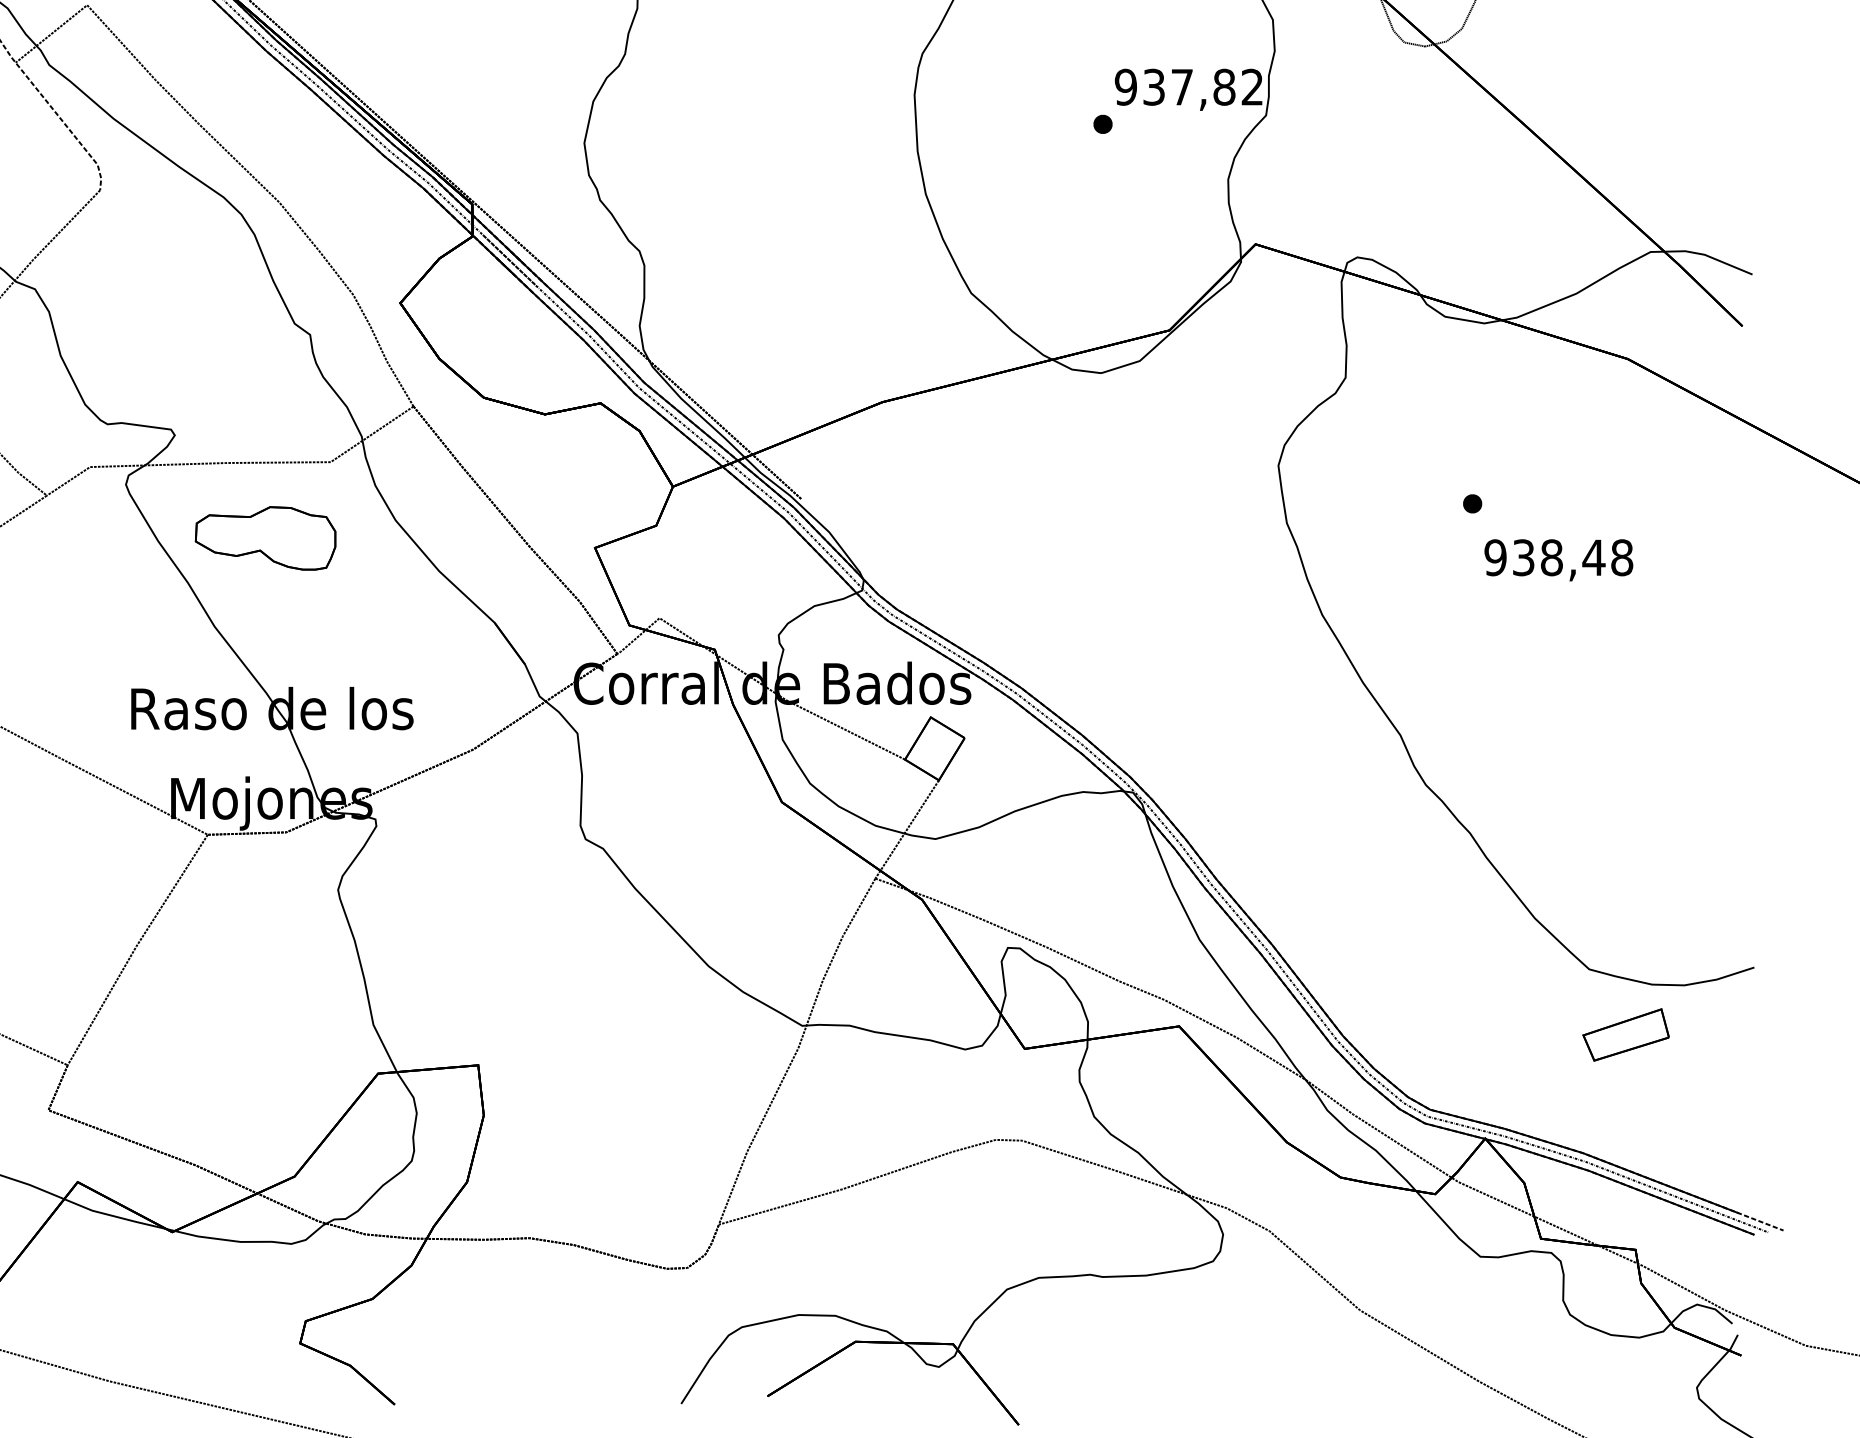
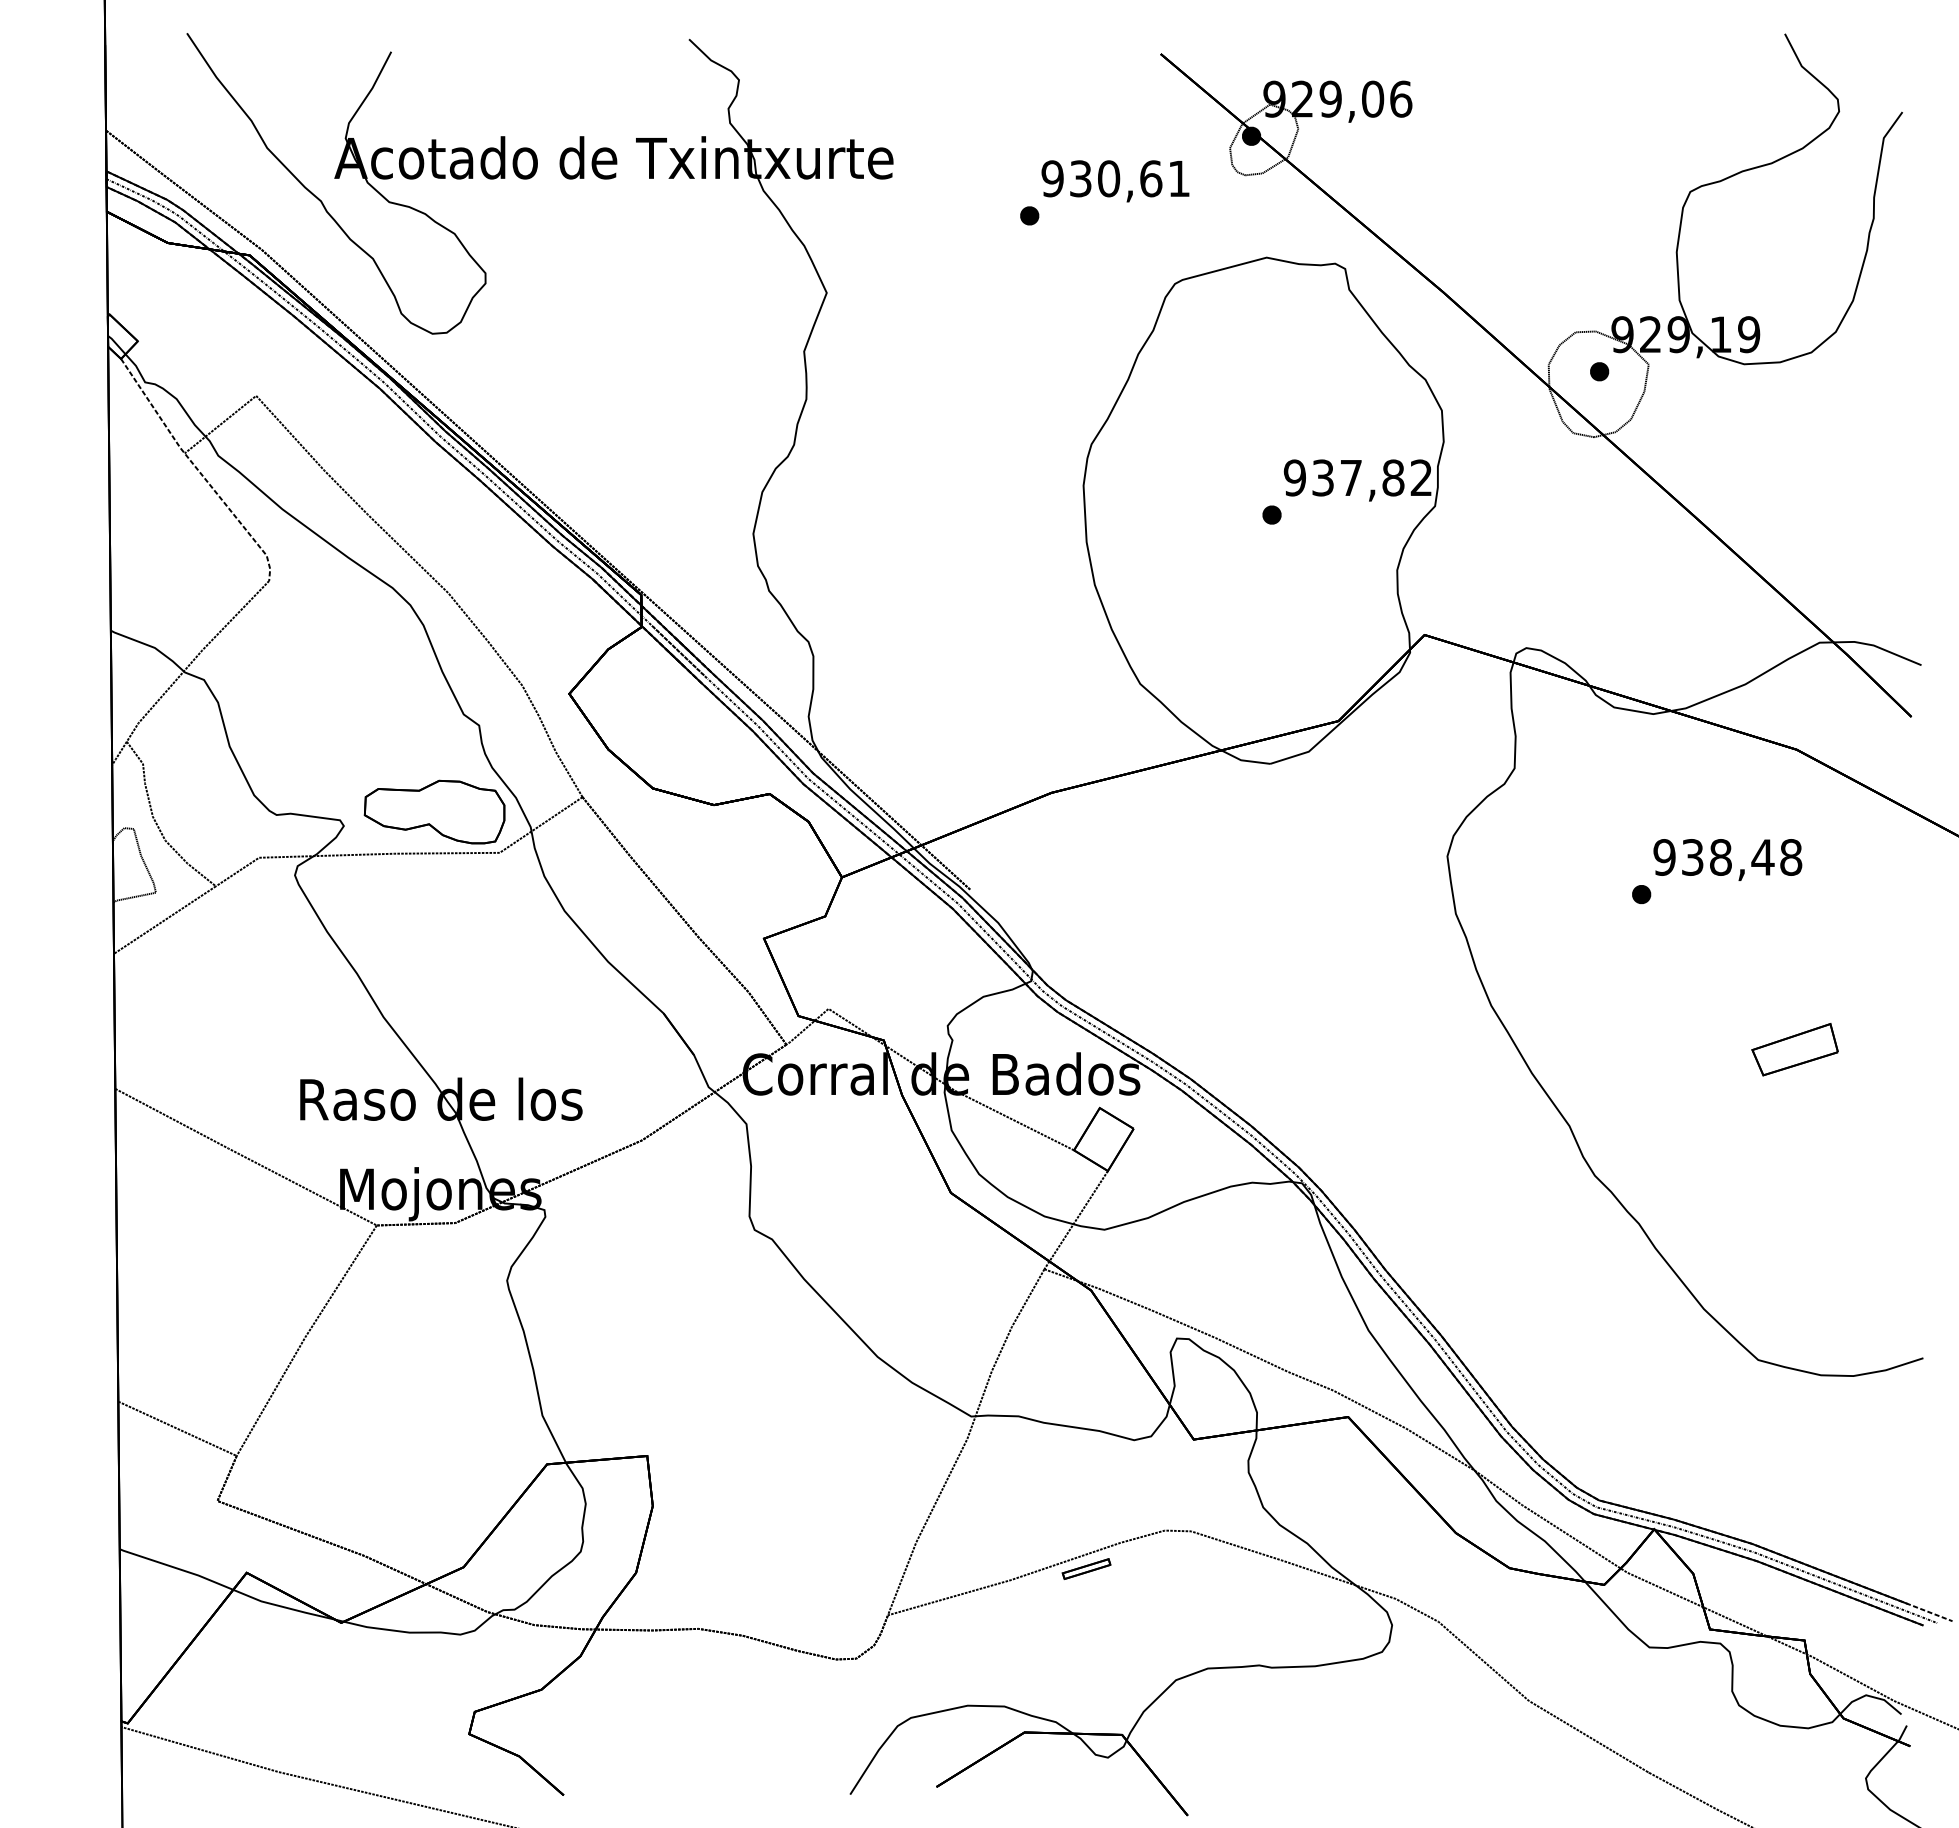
part: (265, 537) -> (434, 811), moved
text: (1558, 559) -> (1727, 859), moved
part: (1625, 1034) -> (1794, 1049), moved
part: (917, 1177) -> (1086, 1568), added

